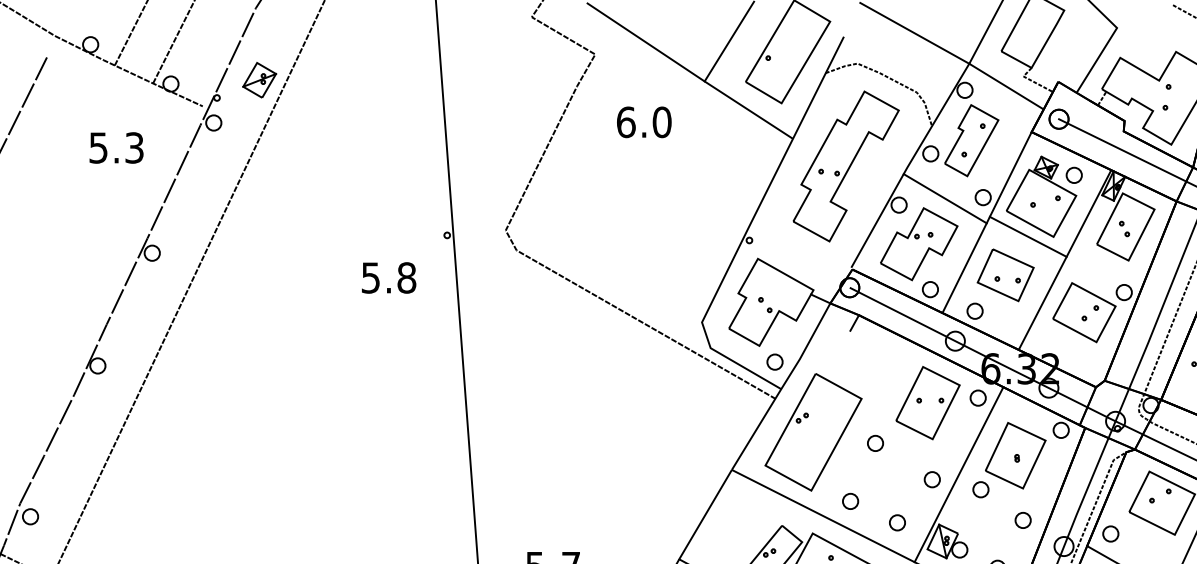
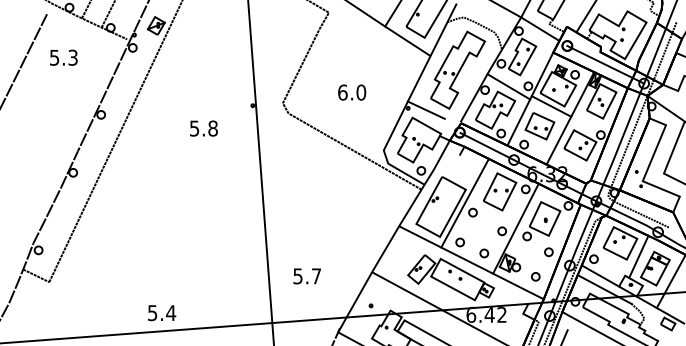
text: (644, 122) -> (352, 92), moved
text: (115, 147) -> (63, 57), moved
line: (783, 242) -> (425, 109), added
text: (388, 277) -> (203, 128), moved
line: (858, 423) -> (464, 202), added

